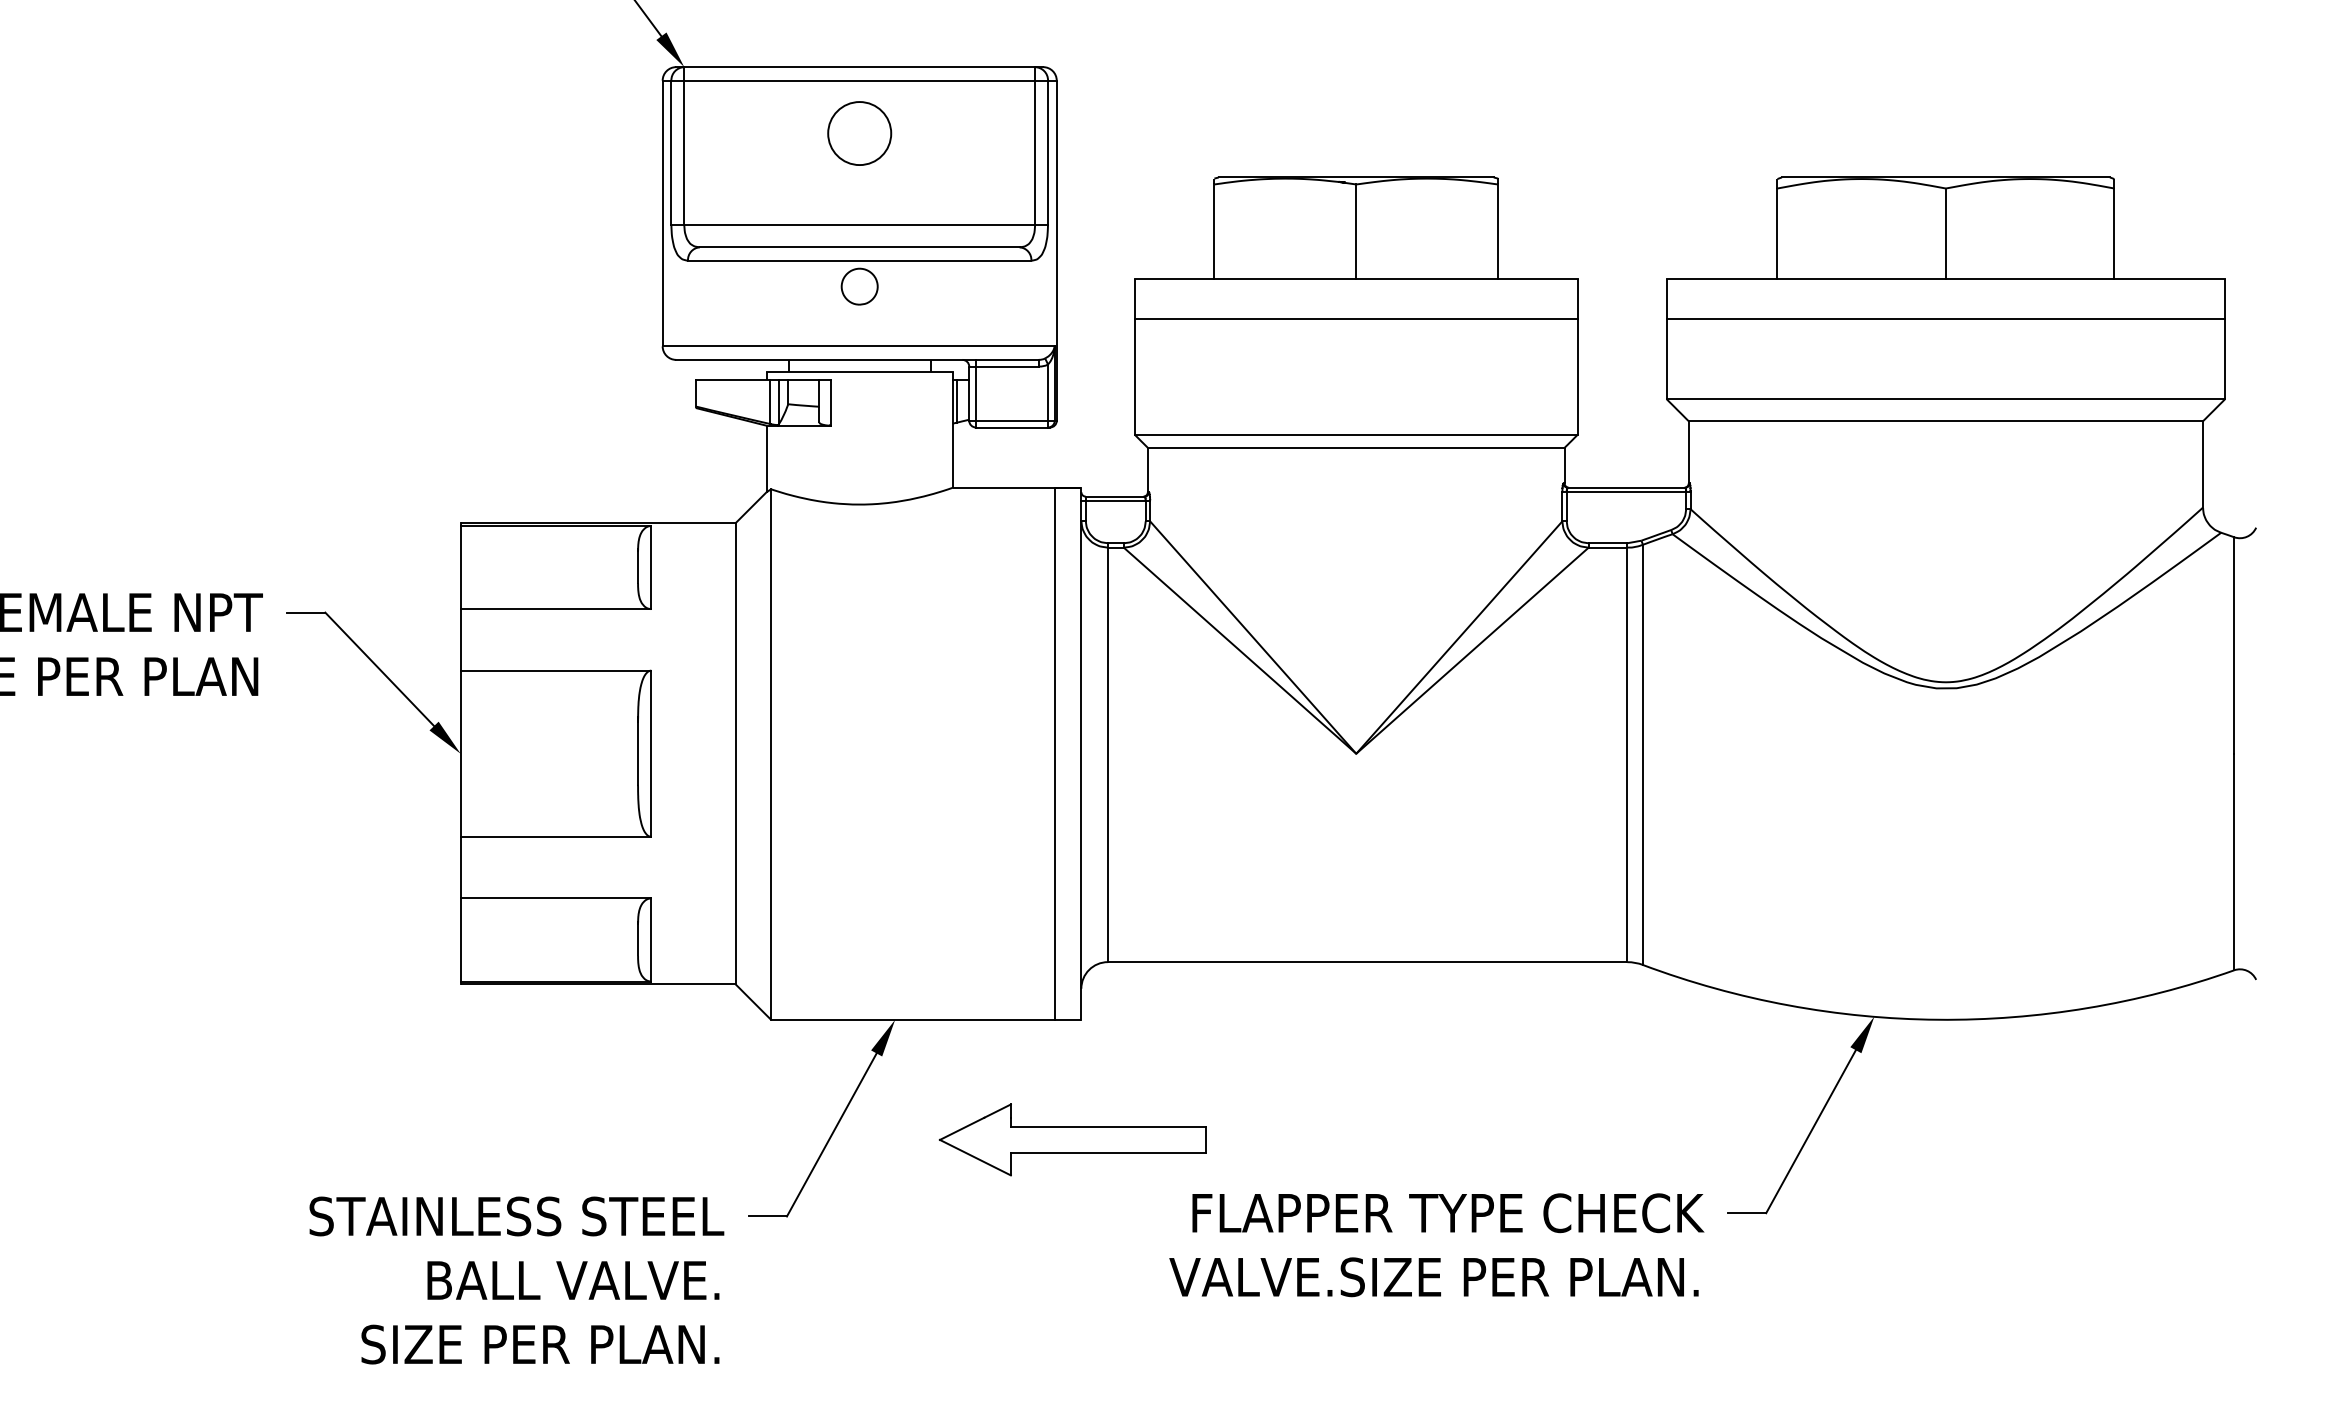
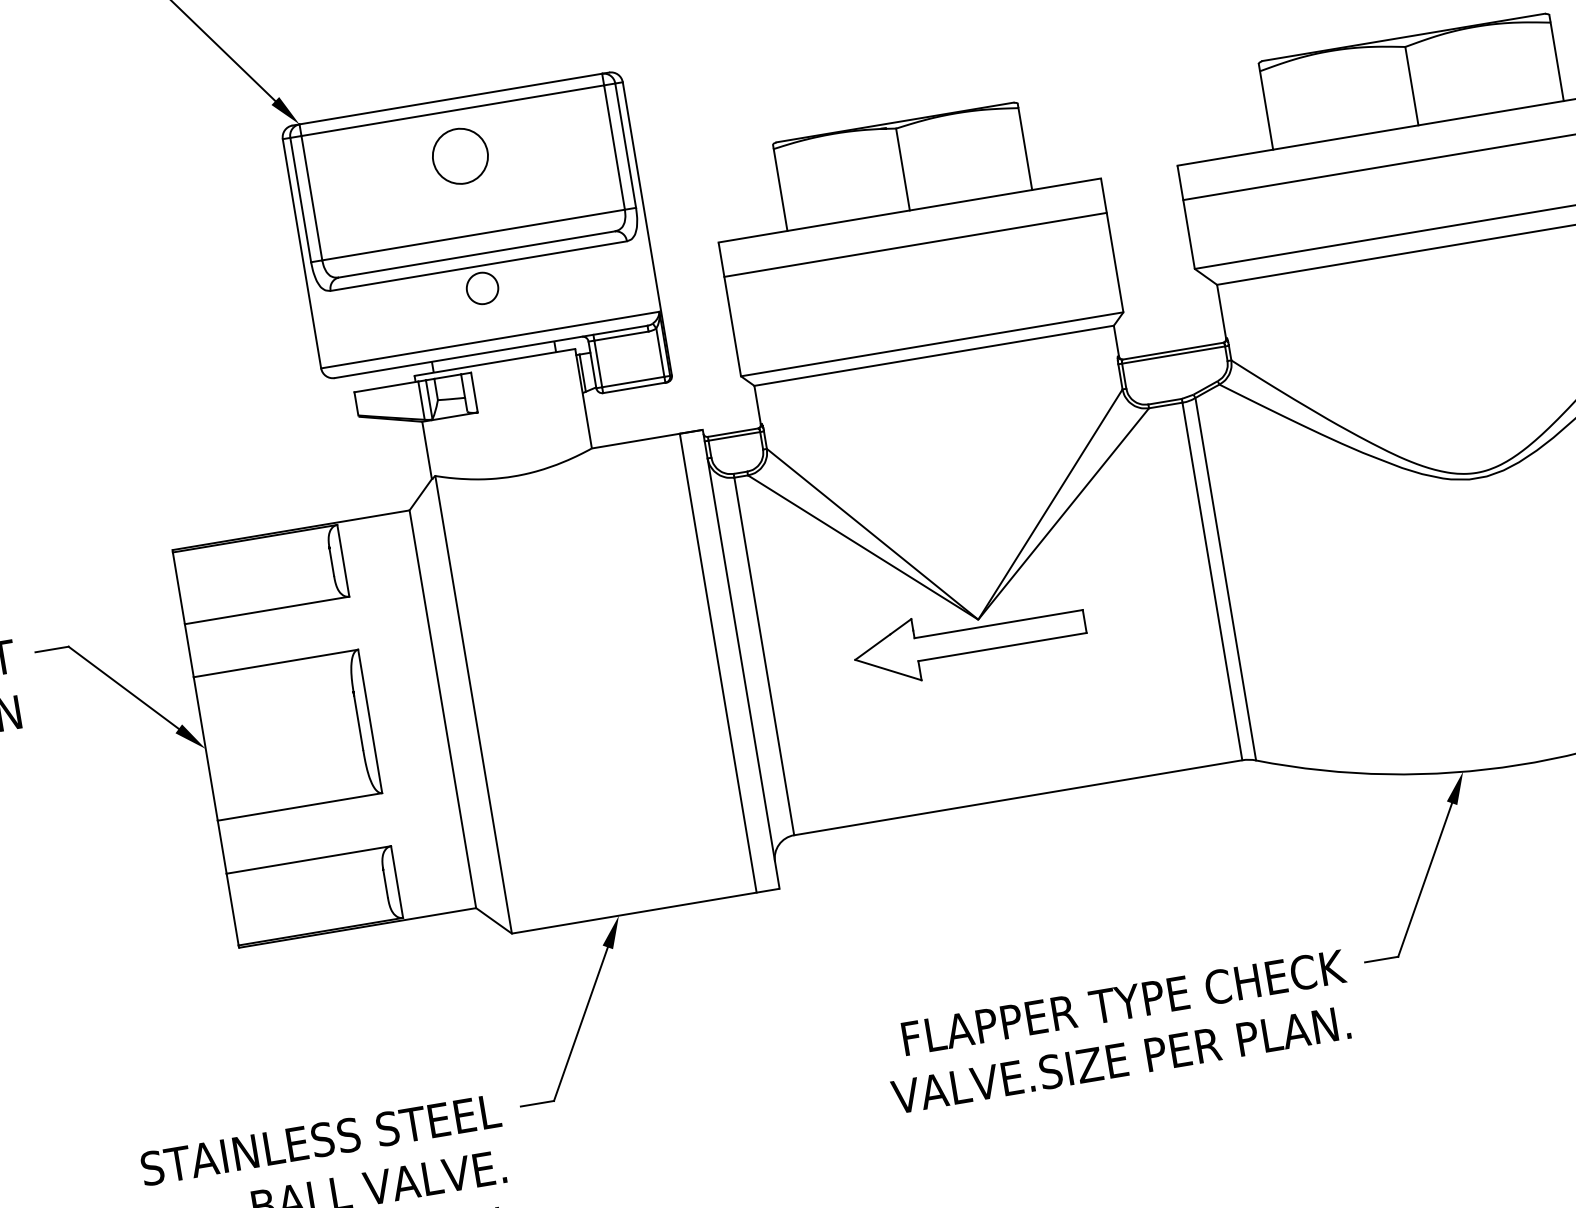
part: (1072, 1139) -> (969, 640), moved

